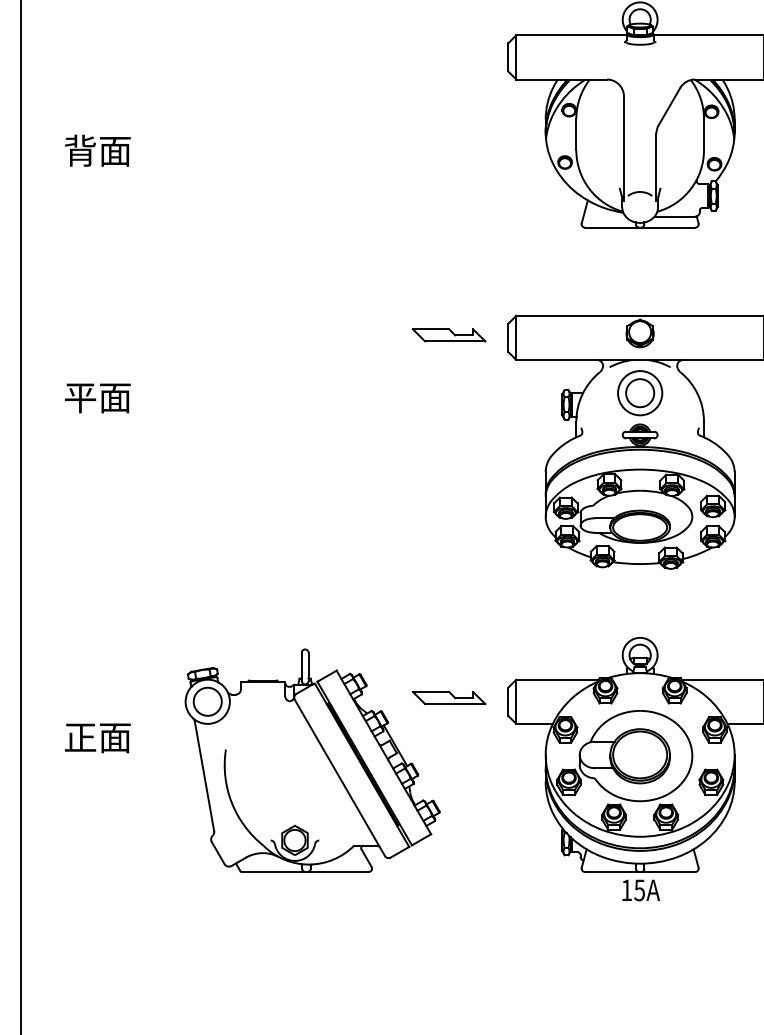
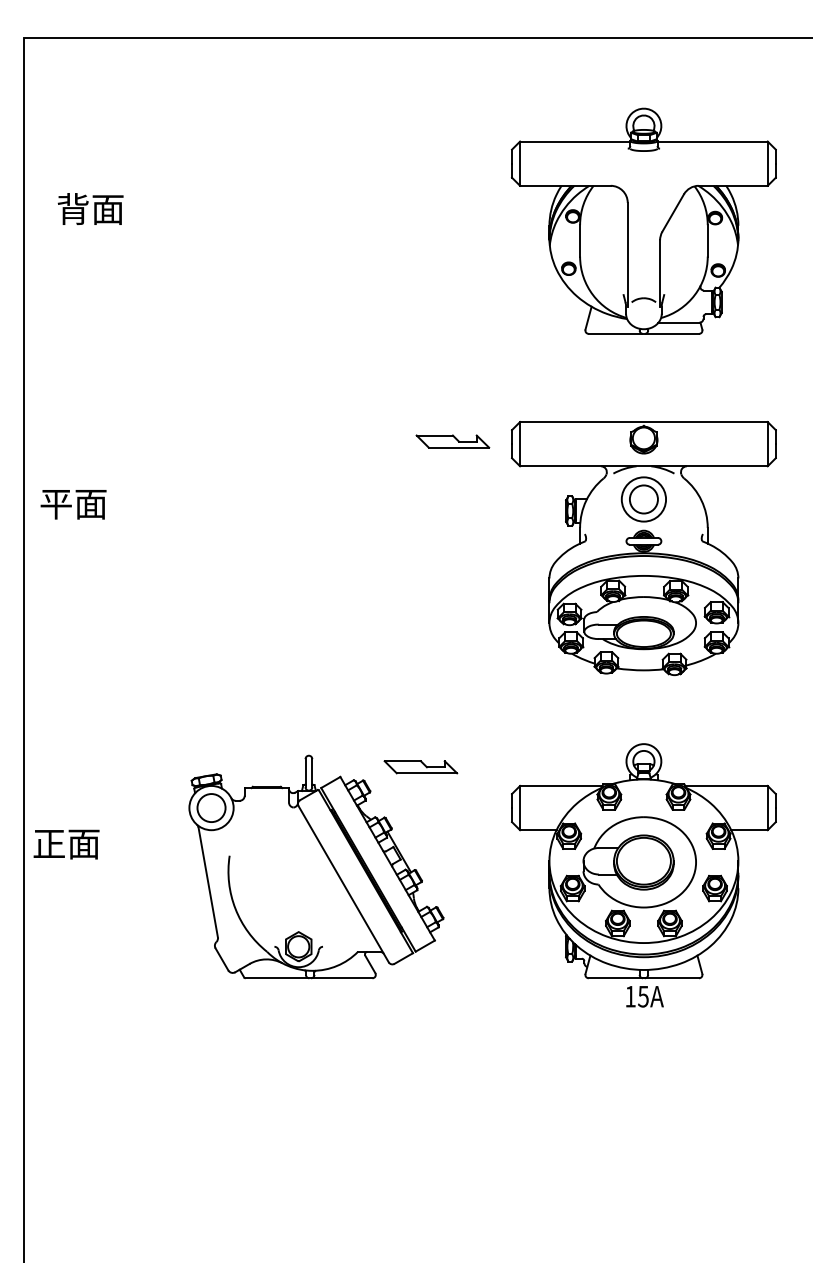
text: (97, 150) -> (90, 208), moved
text: (97, 398) -> (73, 504), moved
part: (448, 698) -> (420, 767), moved
text: (97, 738) -> (66, 844), moved

